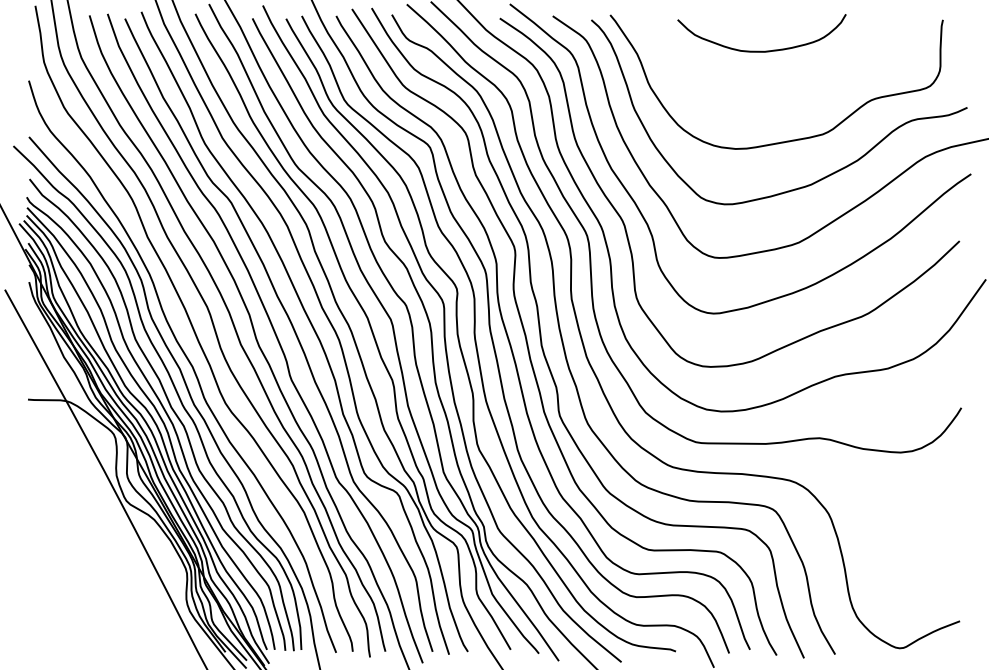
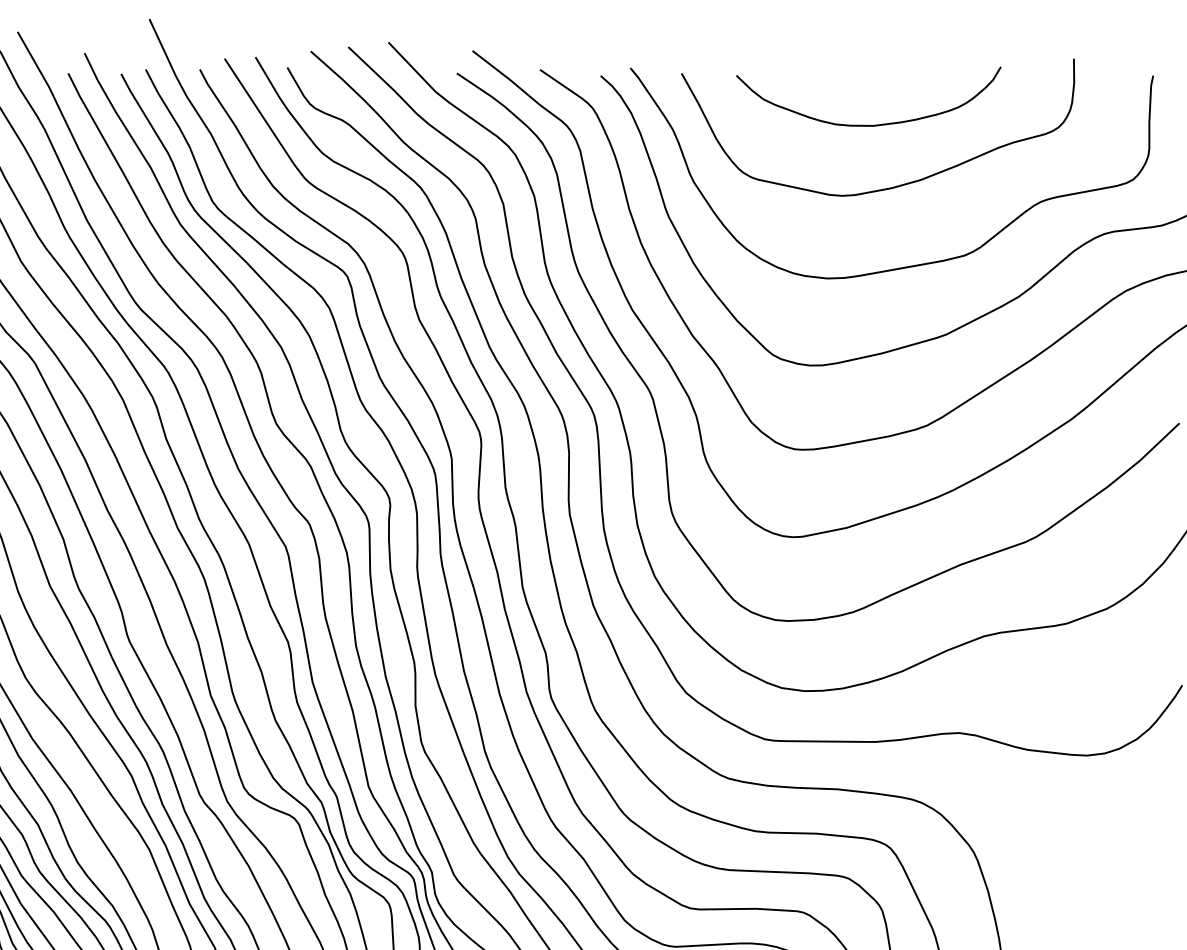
curve: (775, 90) -> (890, 186), added

